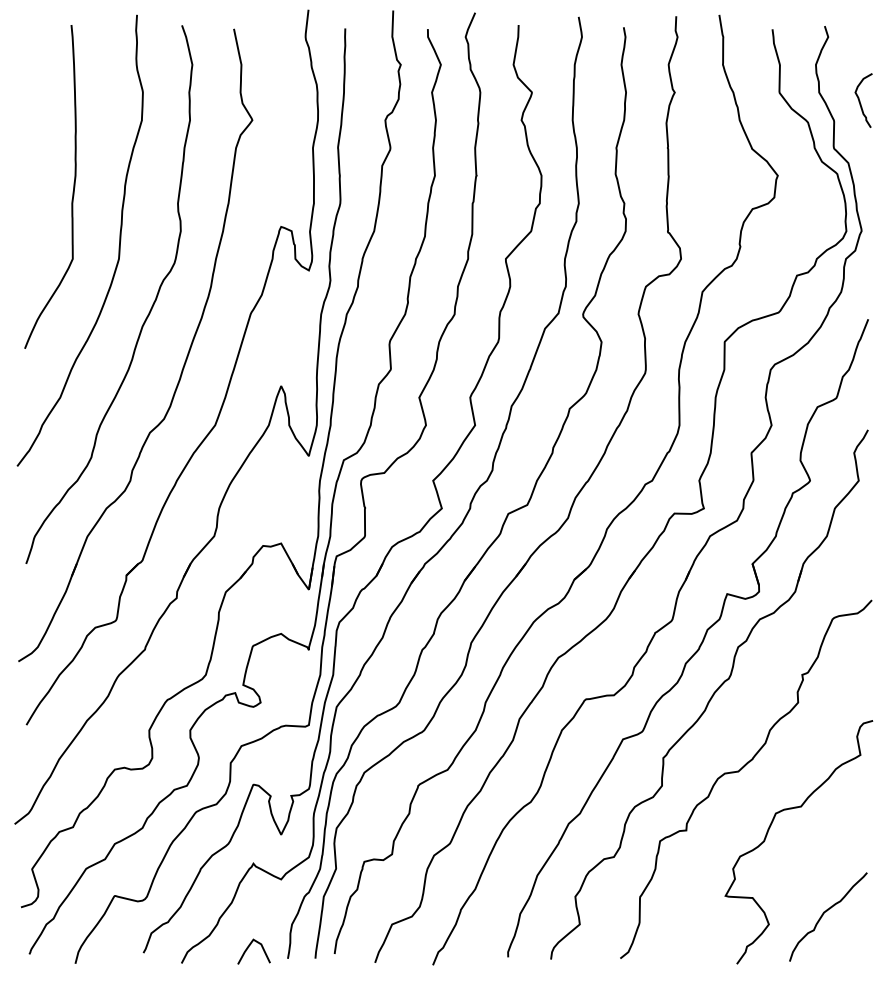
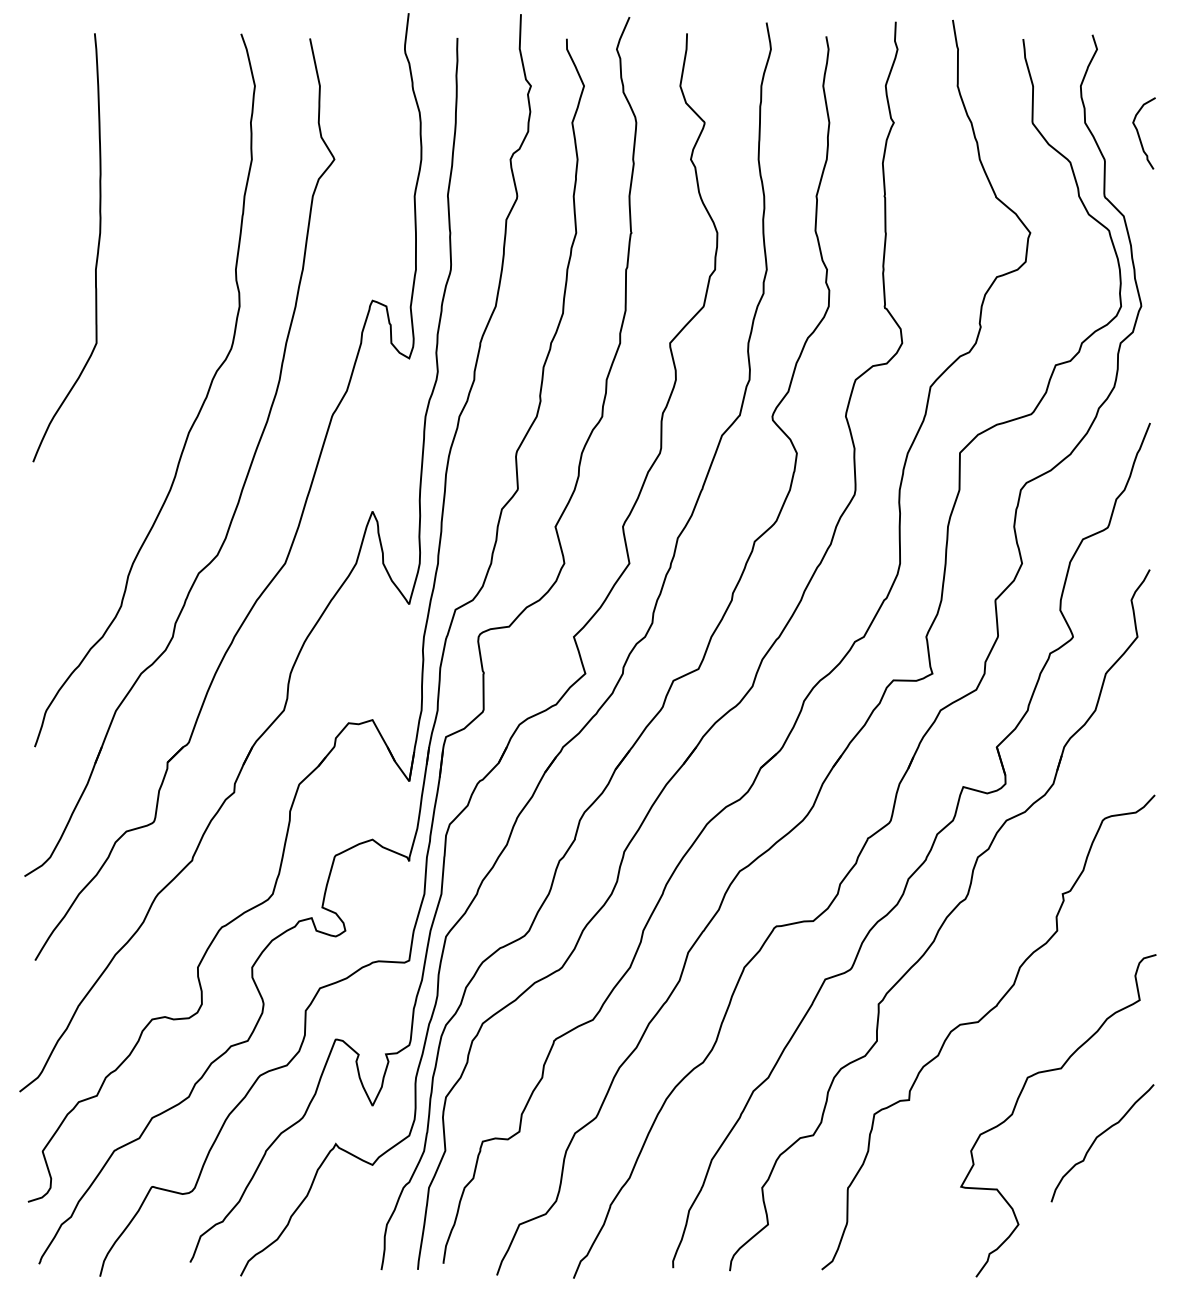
curve: (118, 246) -> (157, 326), removed
curve: (825, 912) -> (1098, 1137), moved
curve: (249, 947) -> (330, 1255), removed

